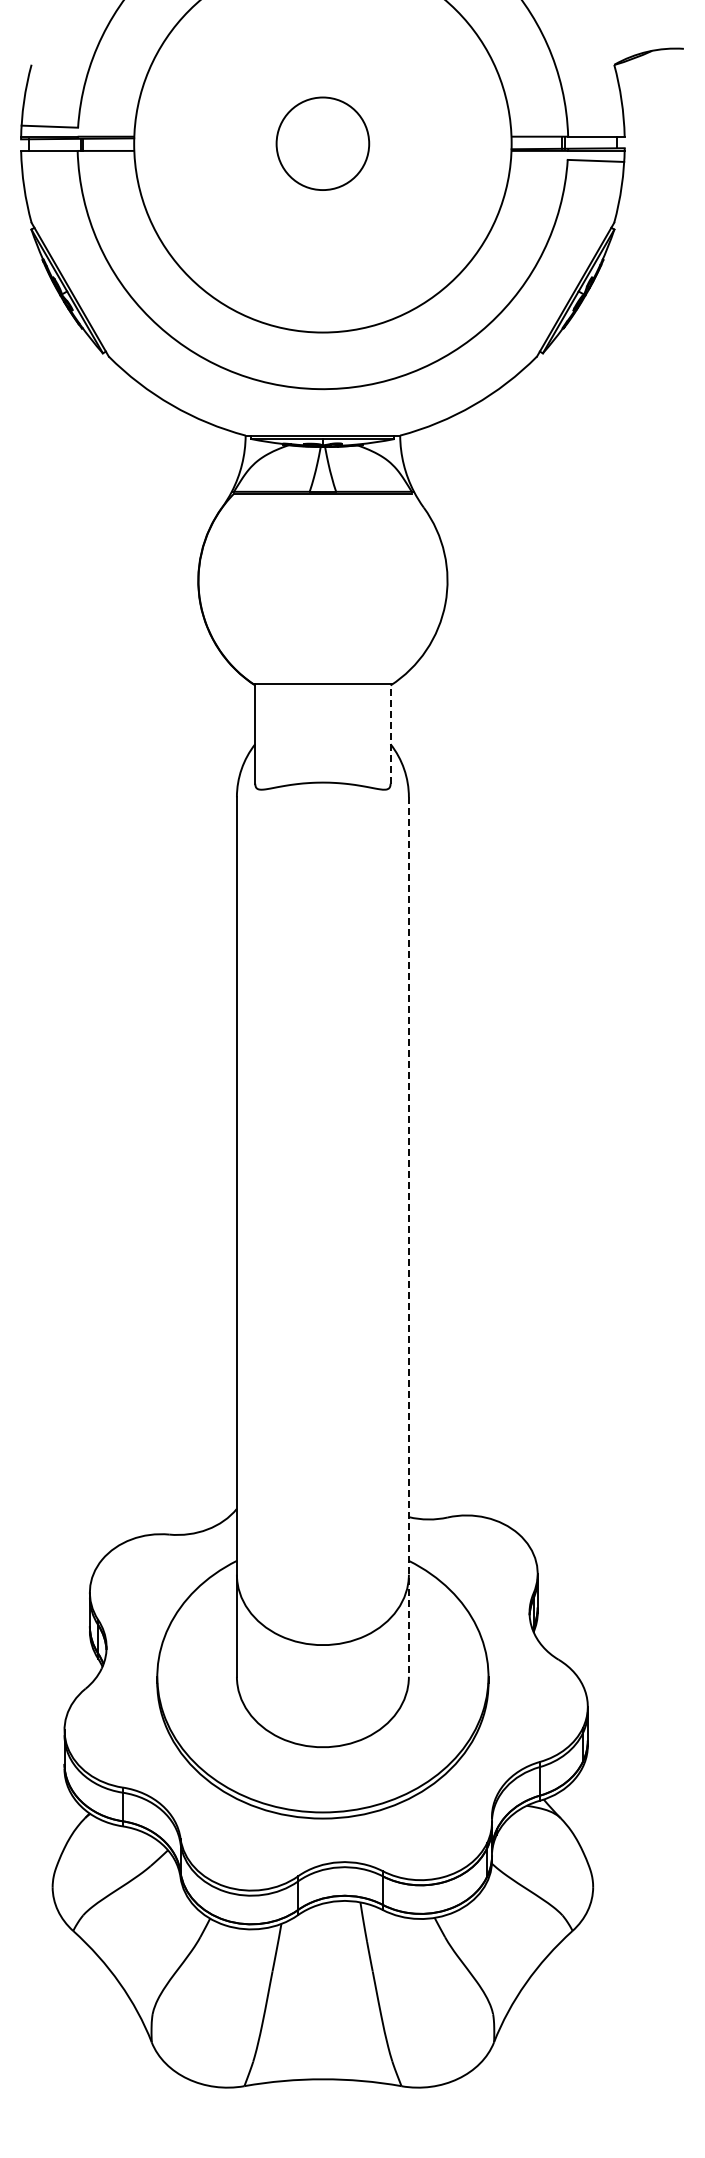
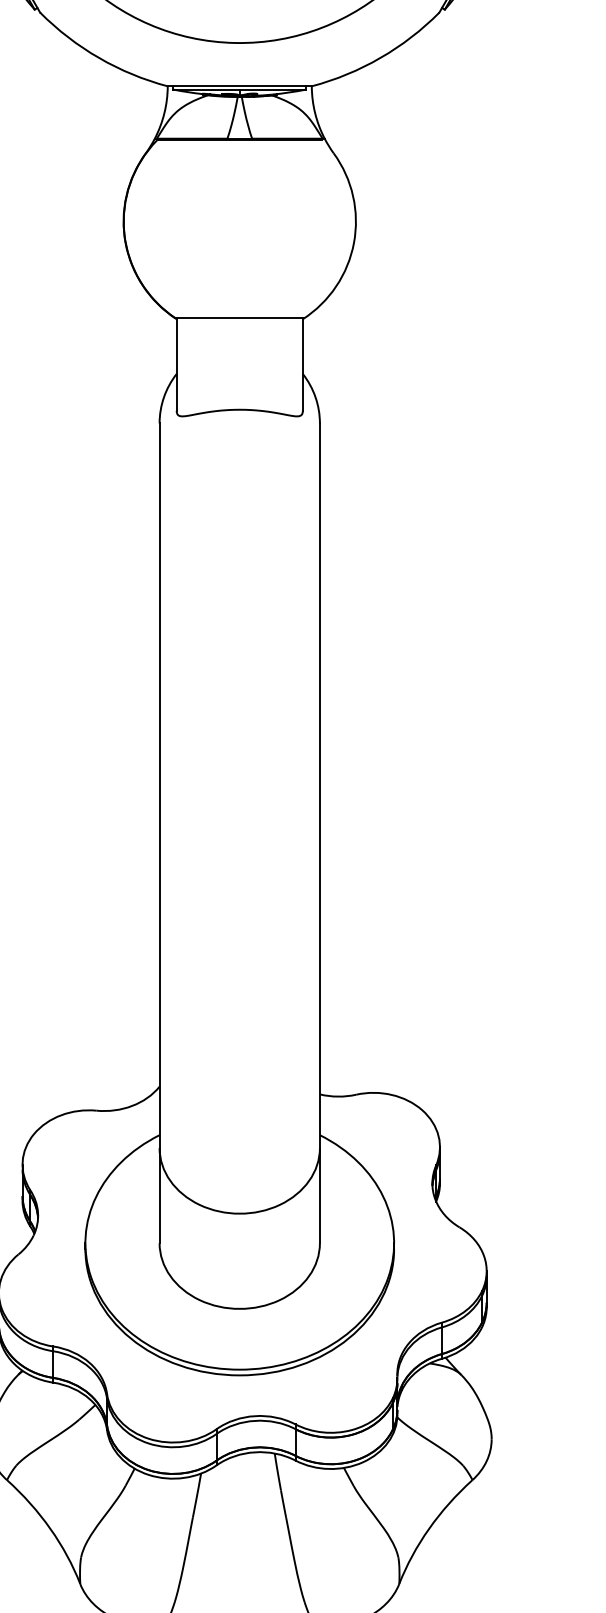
line: (390, 734) -> (302, 364), dashed -> solid
line: (408, 1237) -> (319, 833), dashed -> solid

